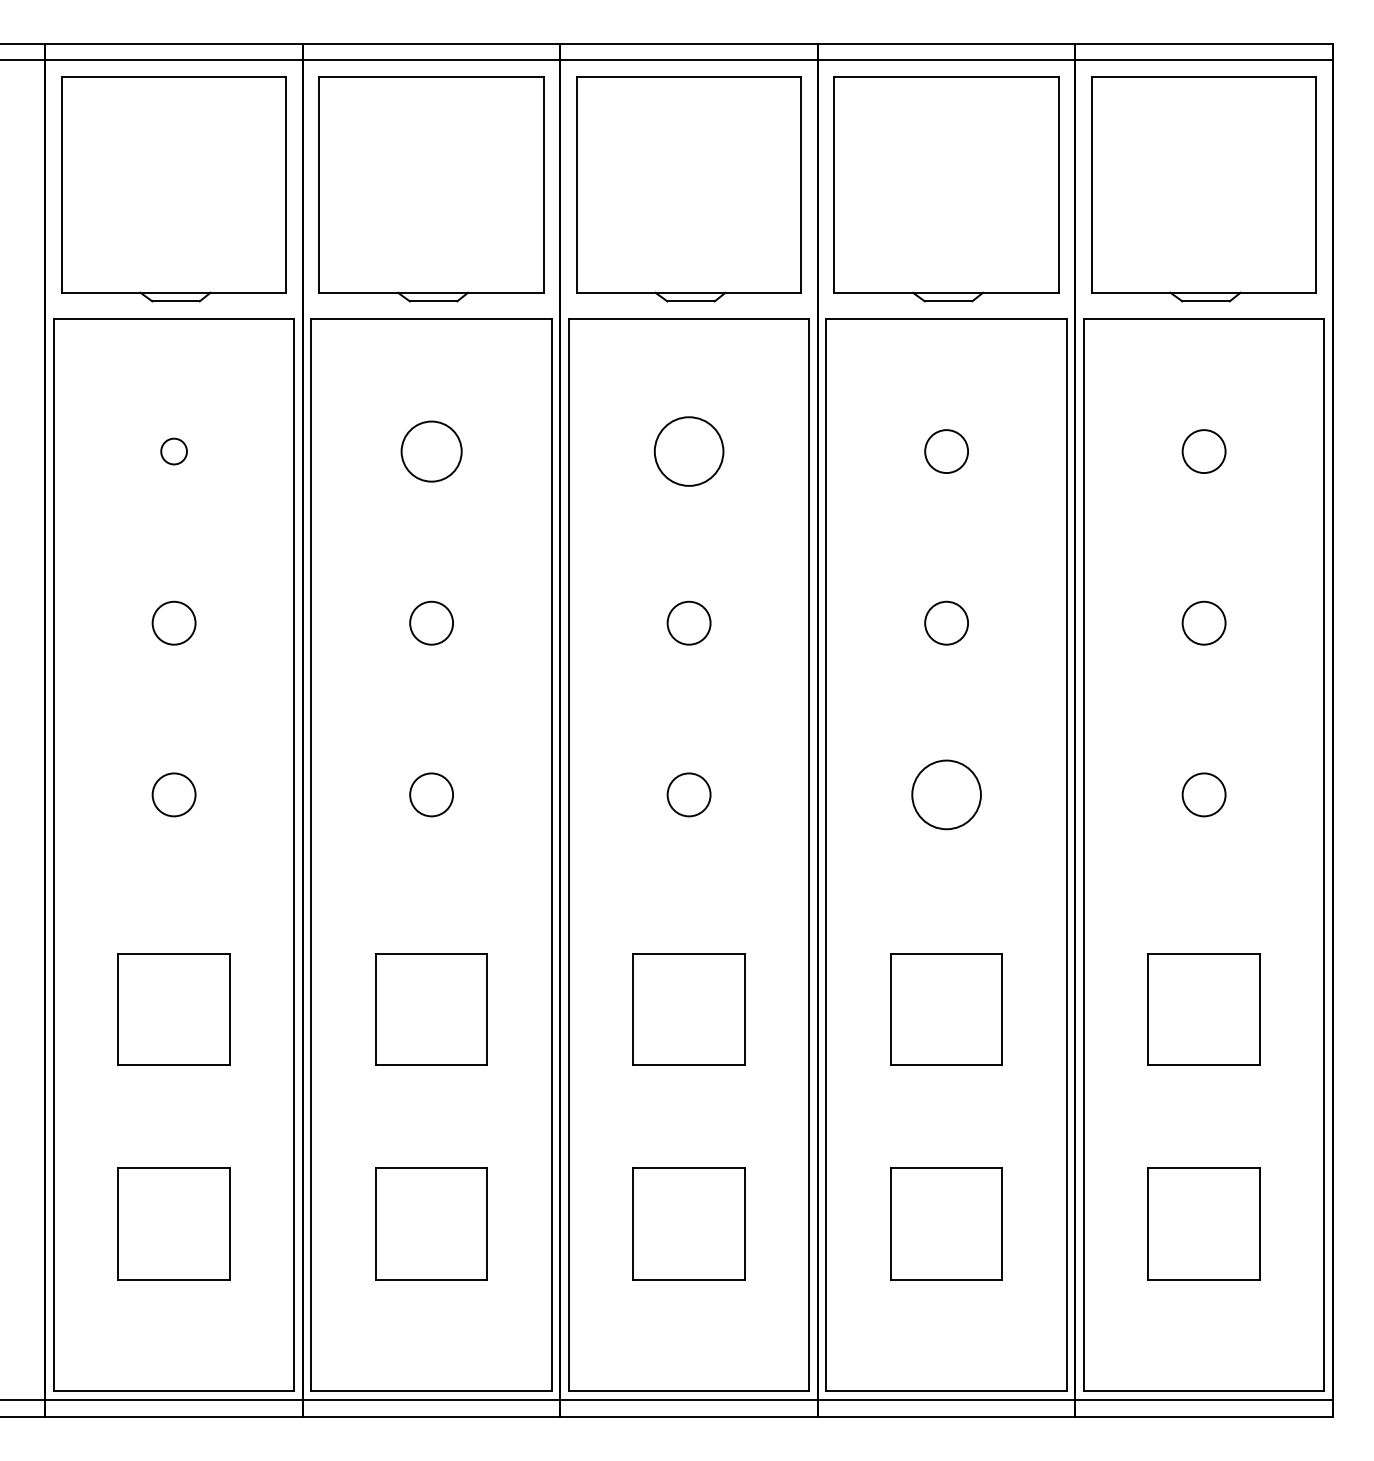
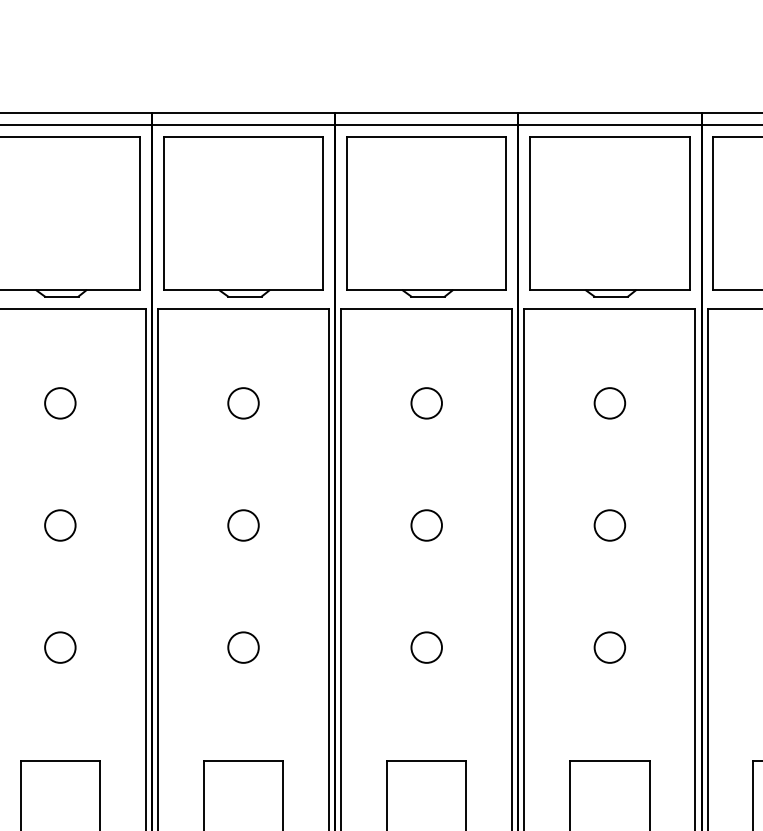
circle: (173, 451) -> (59, 403), size x1.67
circle: (431, 451) -> (243, 403), size x0.71
circle: (688, 451) -> (426, 403), size x0.62
circle: (946, 794) -> (609, 647), size x0.62

